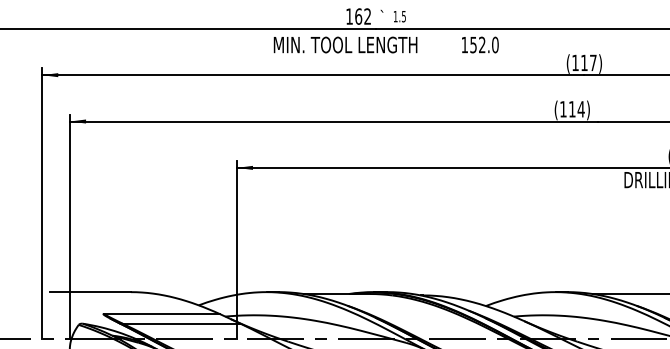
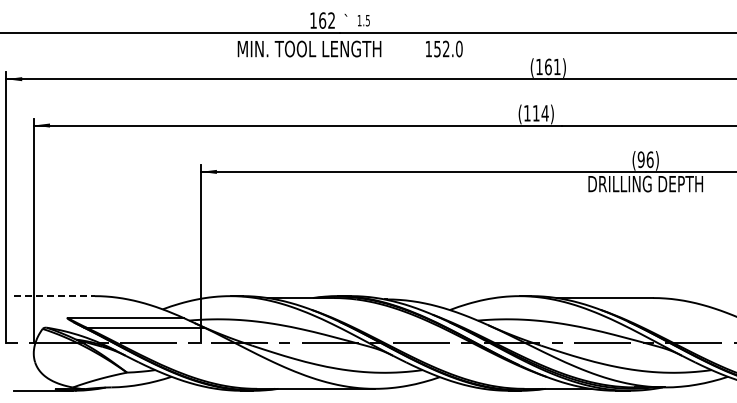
text: (588, 62) -> (552, 66), (117) -> (161)
line: (91, 292) -> (55, 296), solid -> dashed

